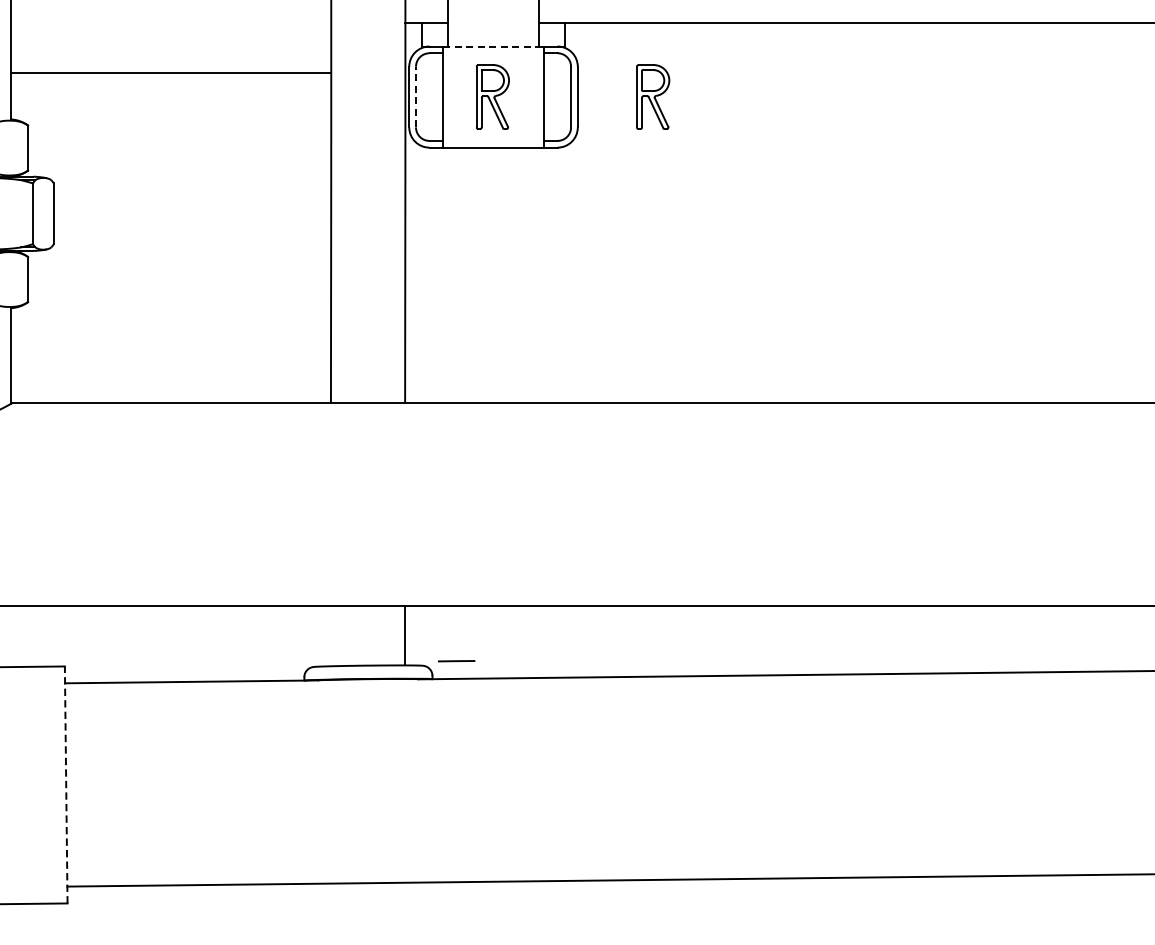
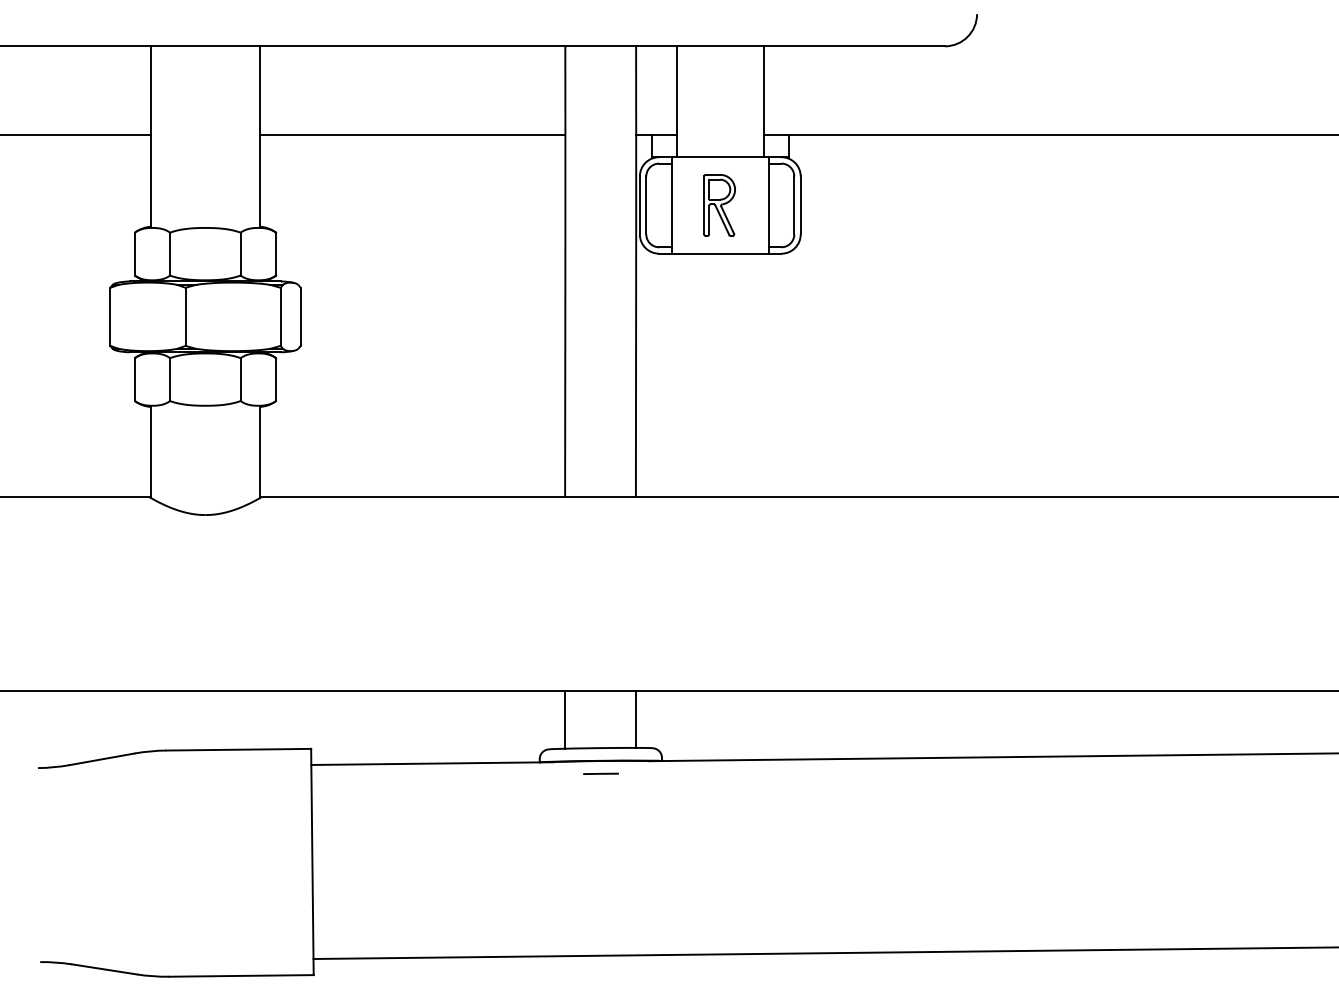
line: (493, 46) -> (720, 157), dashed -> solid
line: (171, 73) -> (412, 134), moved
line: (416, 97) -> (646, 205), dashed -> solid
part: (653, 97) -> (872, 205), removed
line: (330, 635) -> (564, 719), added
line: (456, 660) -> (600, 773), moved
line: (66, 784) -> (312, 861), dashed -> solid

